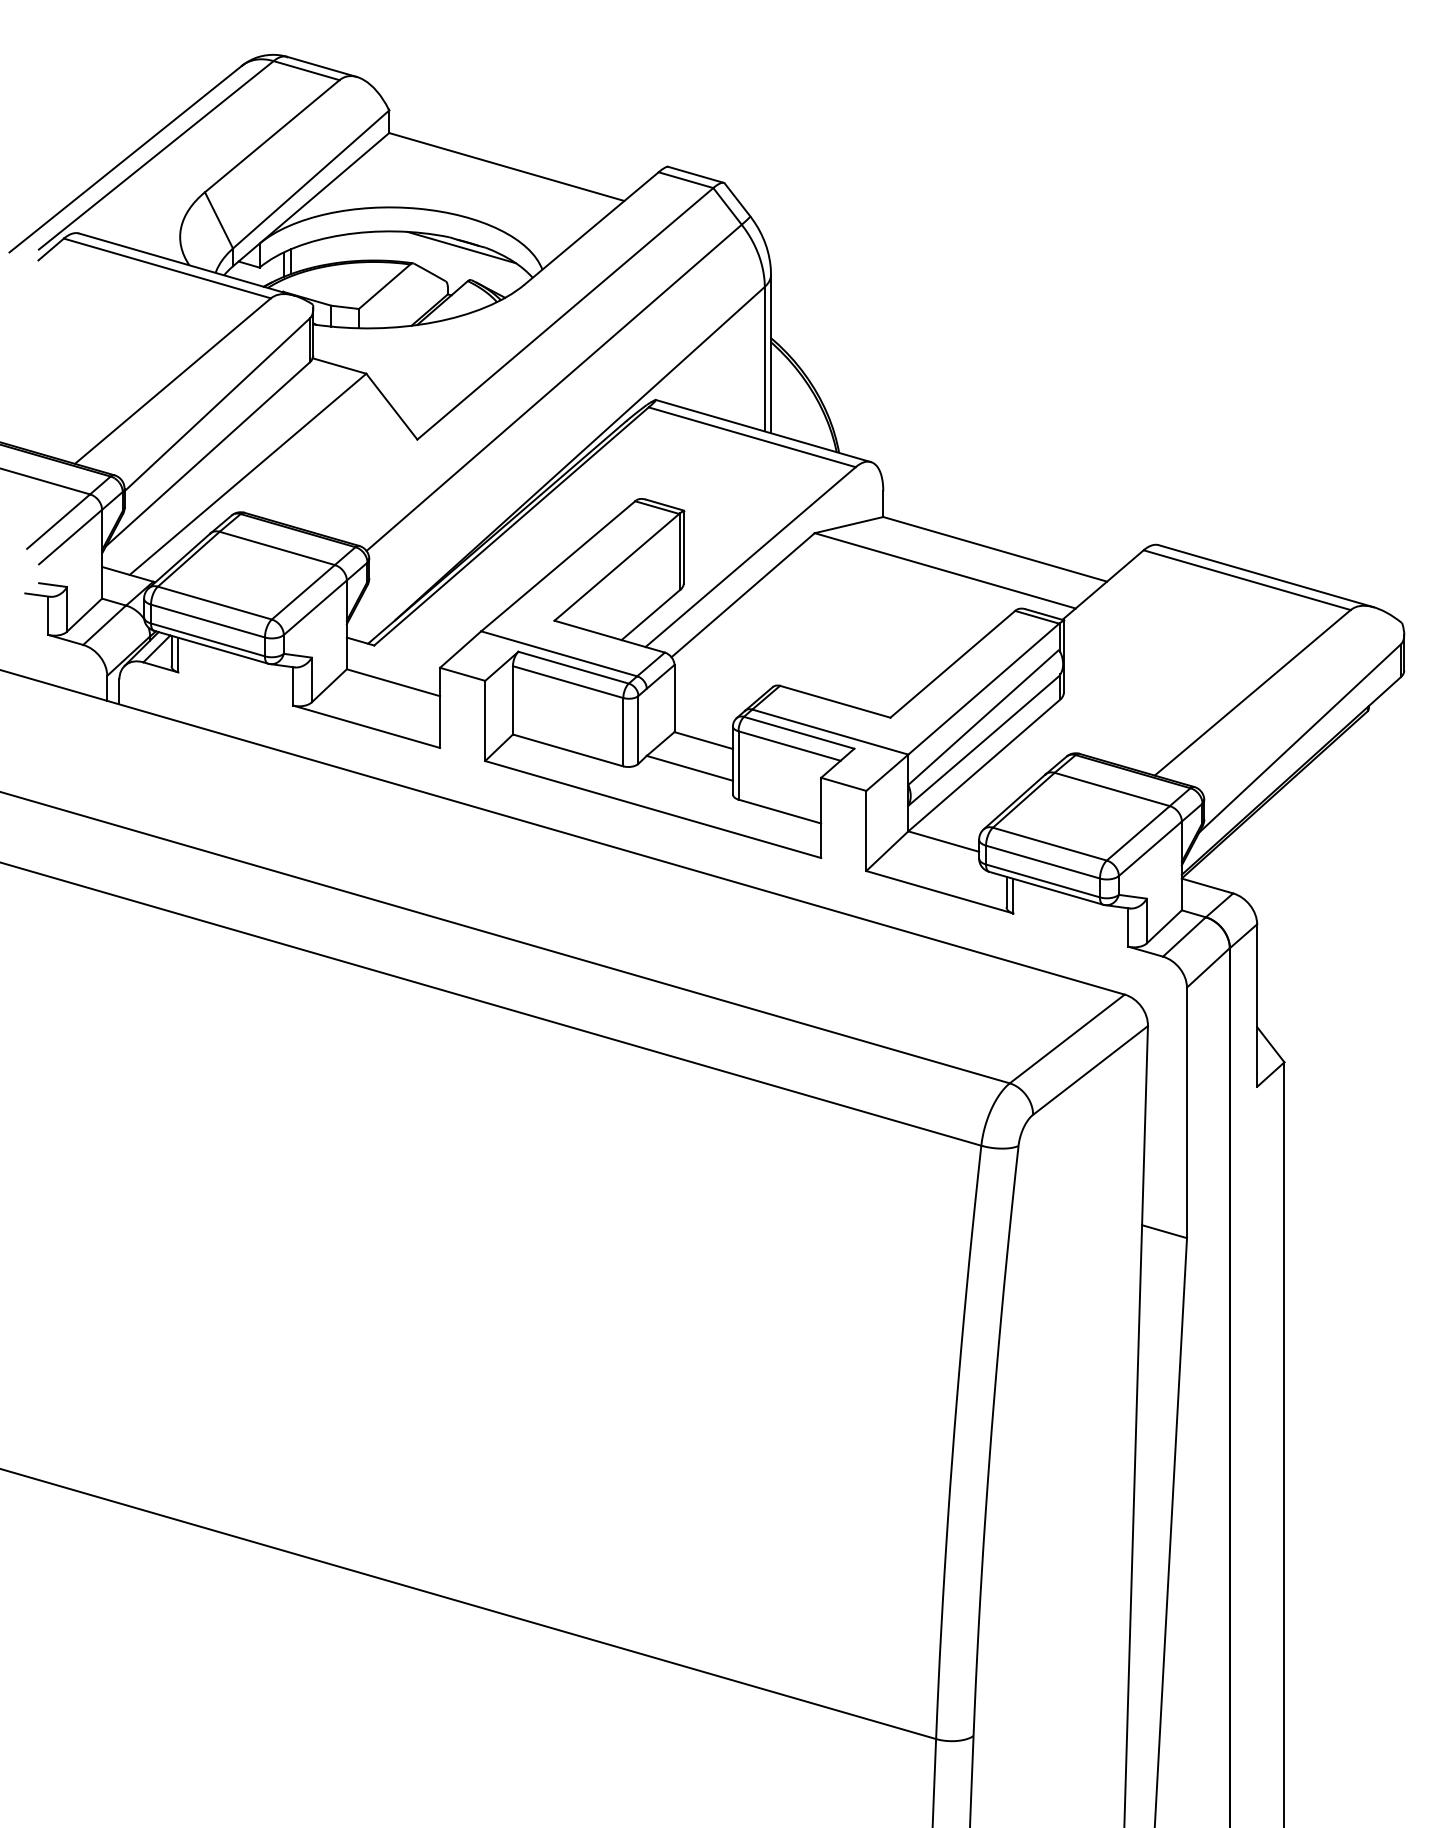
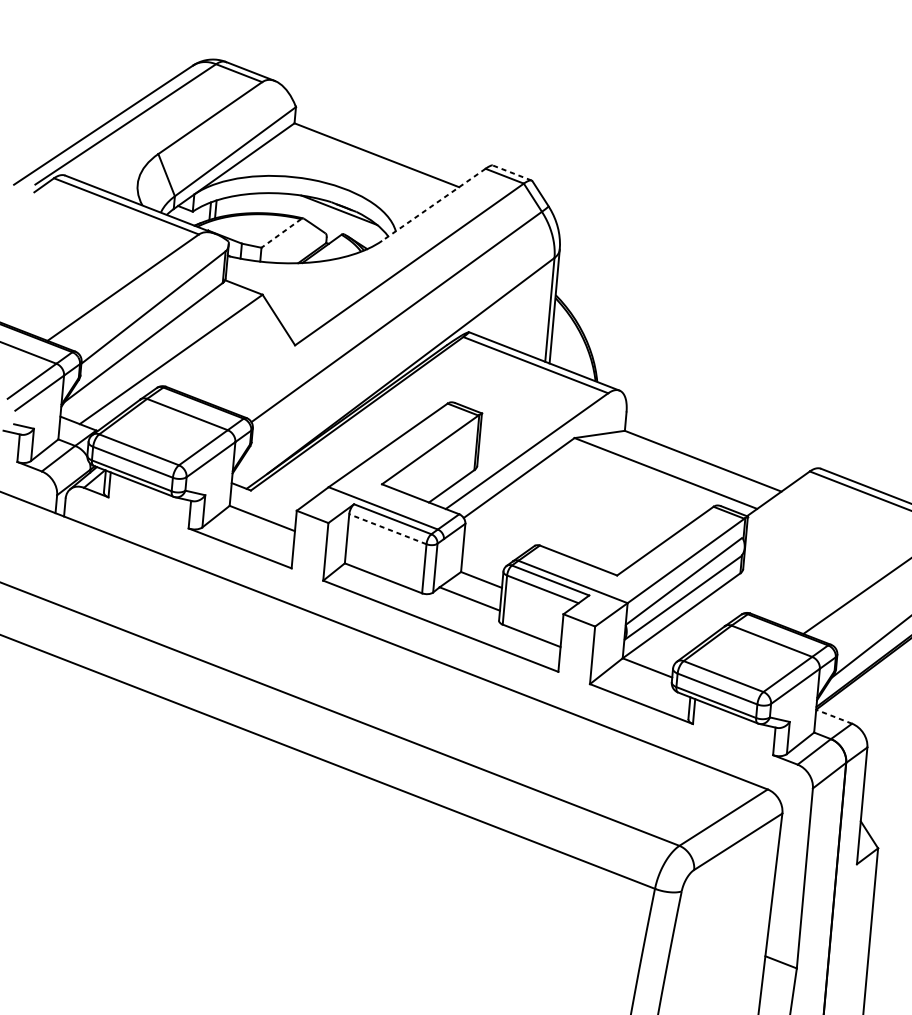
line: (695, 174) -> (511, 172), solid -> dashed
line: (591, 228) -> (433, 204), solid -> dashed
line: (384, 287) -> (281, 233), solid -> dashed
line: (567, 681) -> (387, 528), solid -> dashed
line: (1207, 886) -> (834, 717), solid -> dashed

